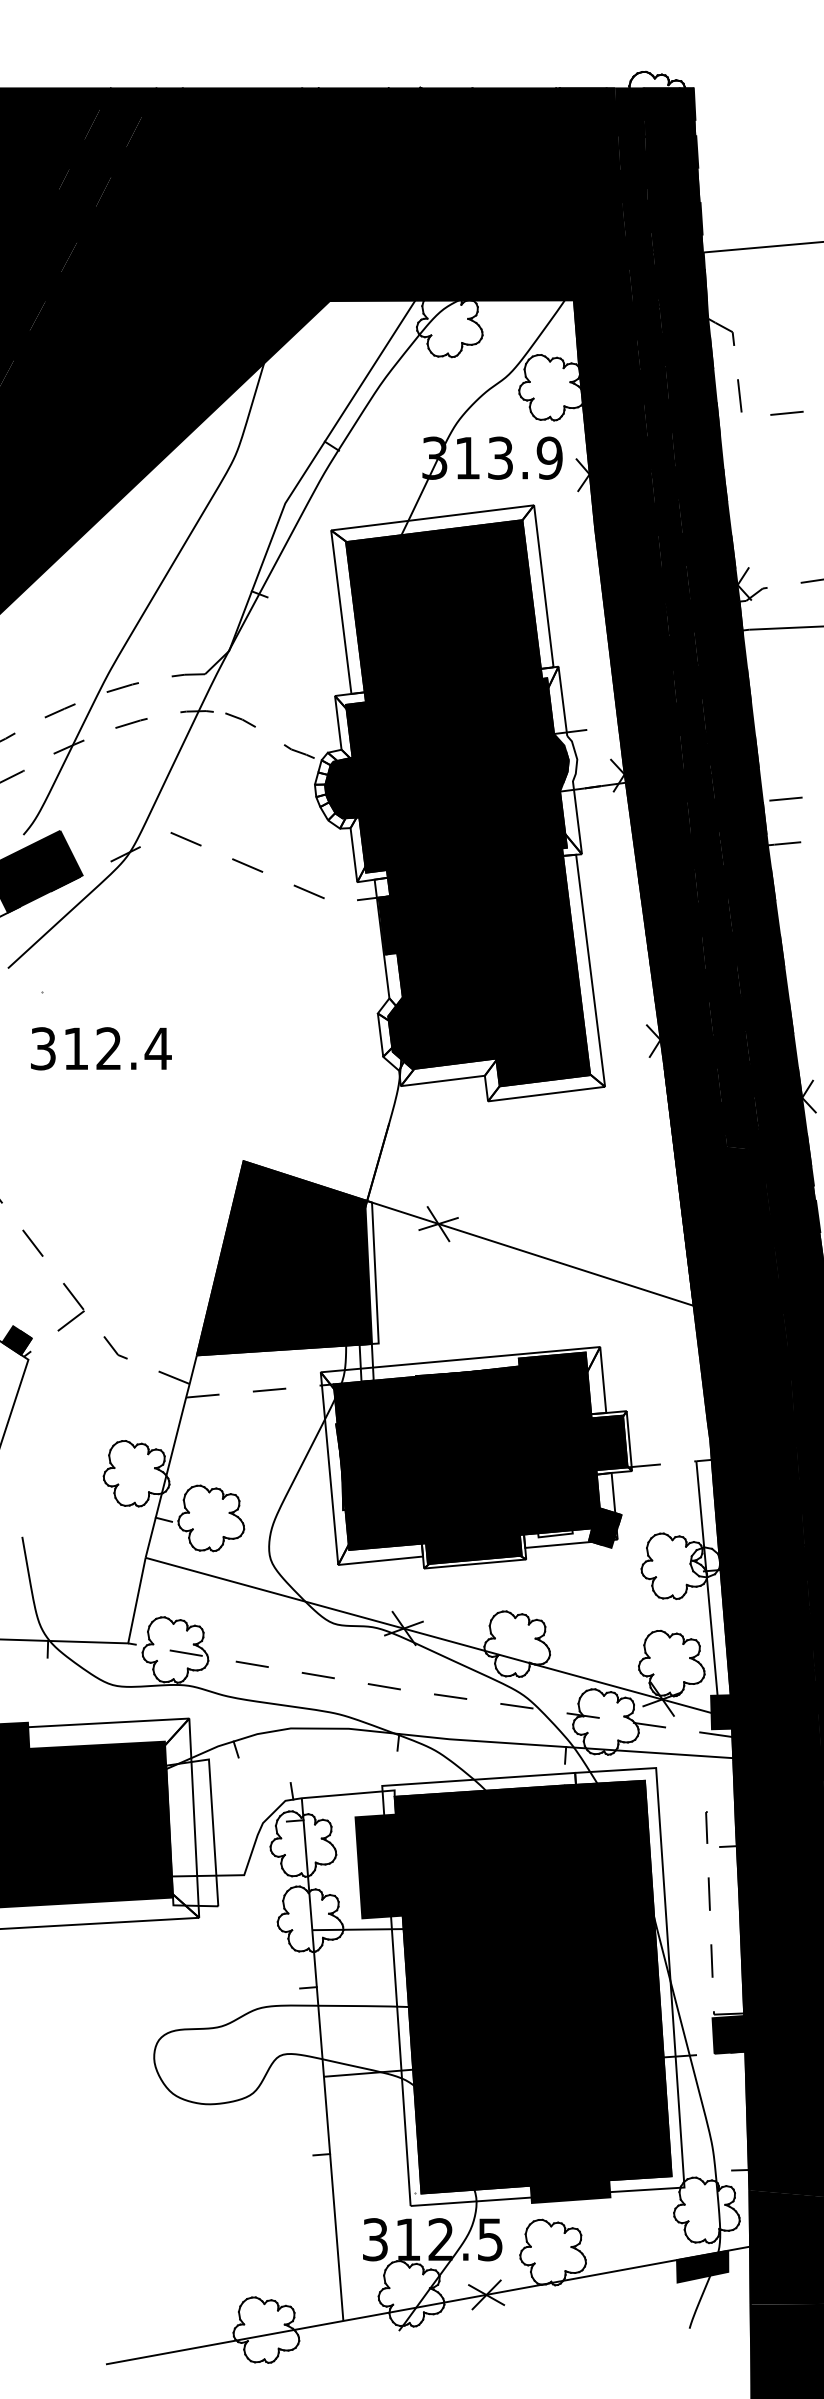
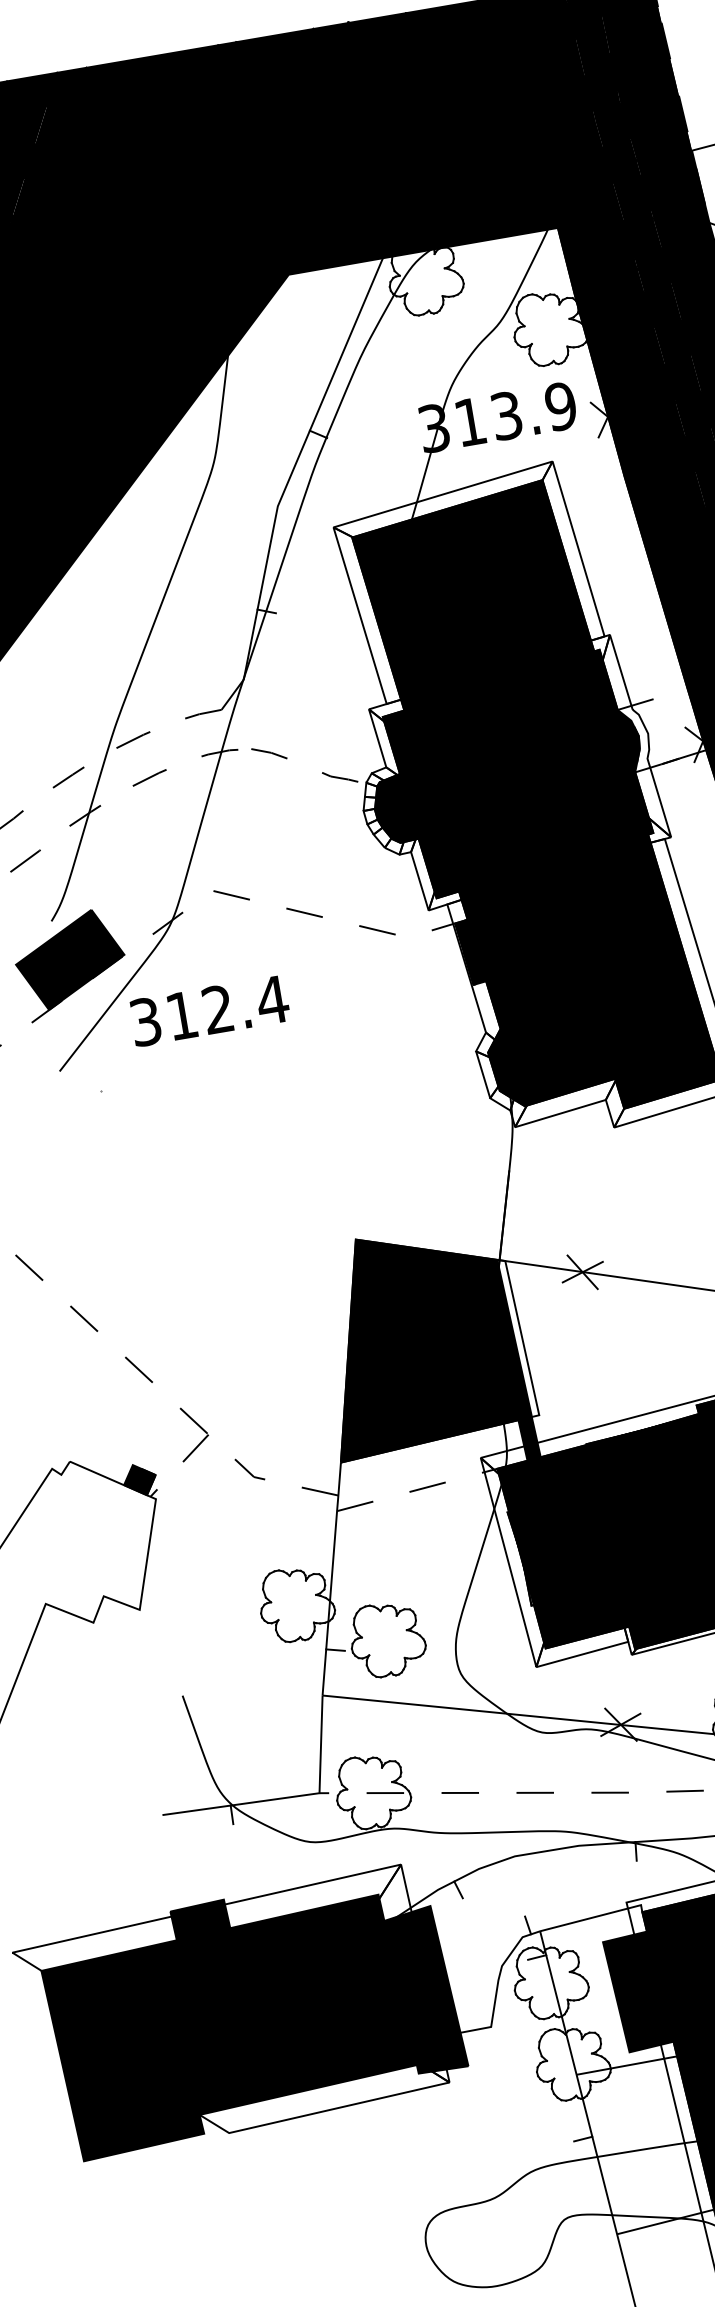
text: (101, 1048) -> (209, 1010), moved
fill: (366, 1362) -> (529, 1438), added
fill: (192, 1832) -> (426, 1989), added

